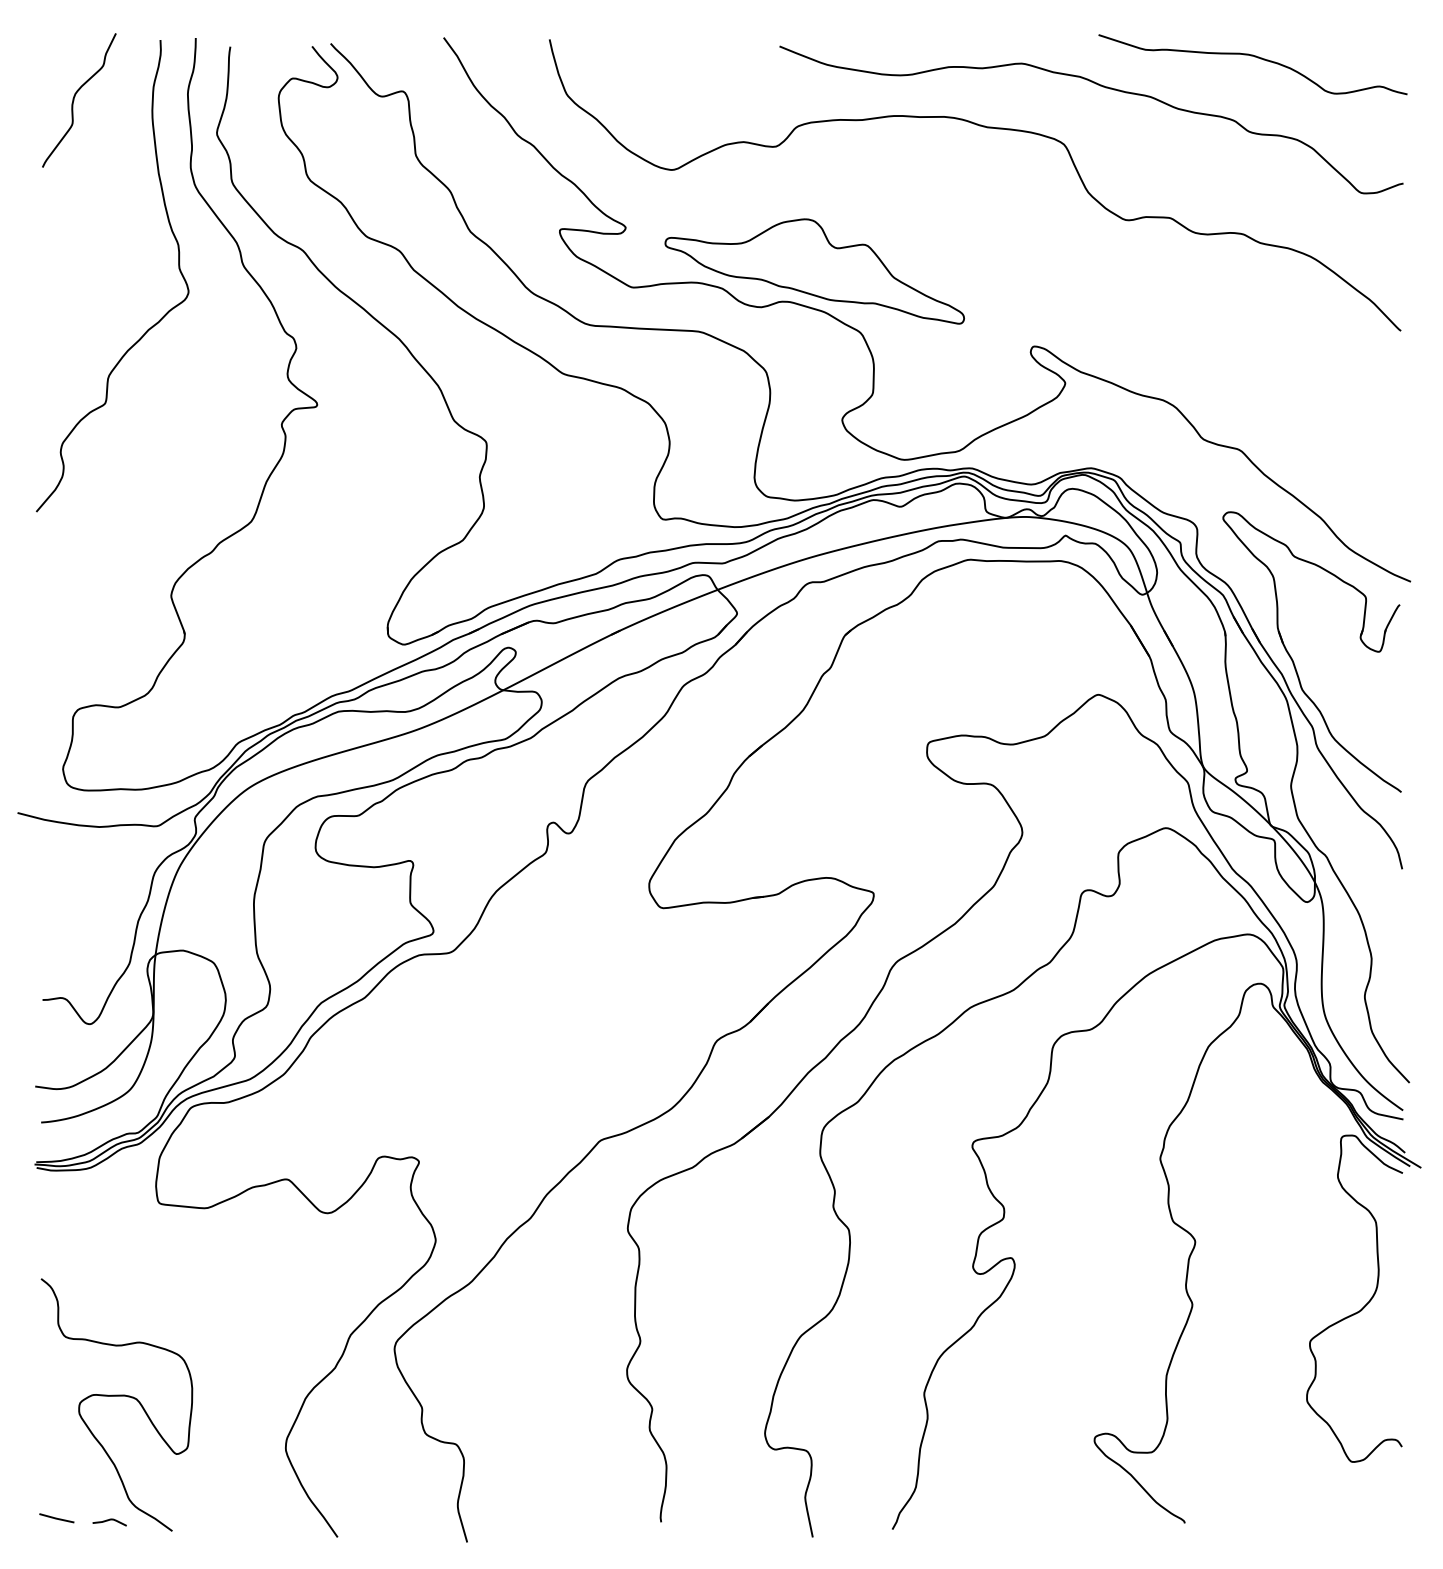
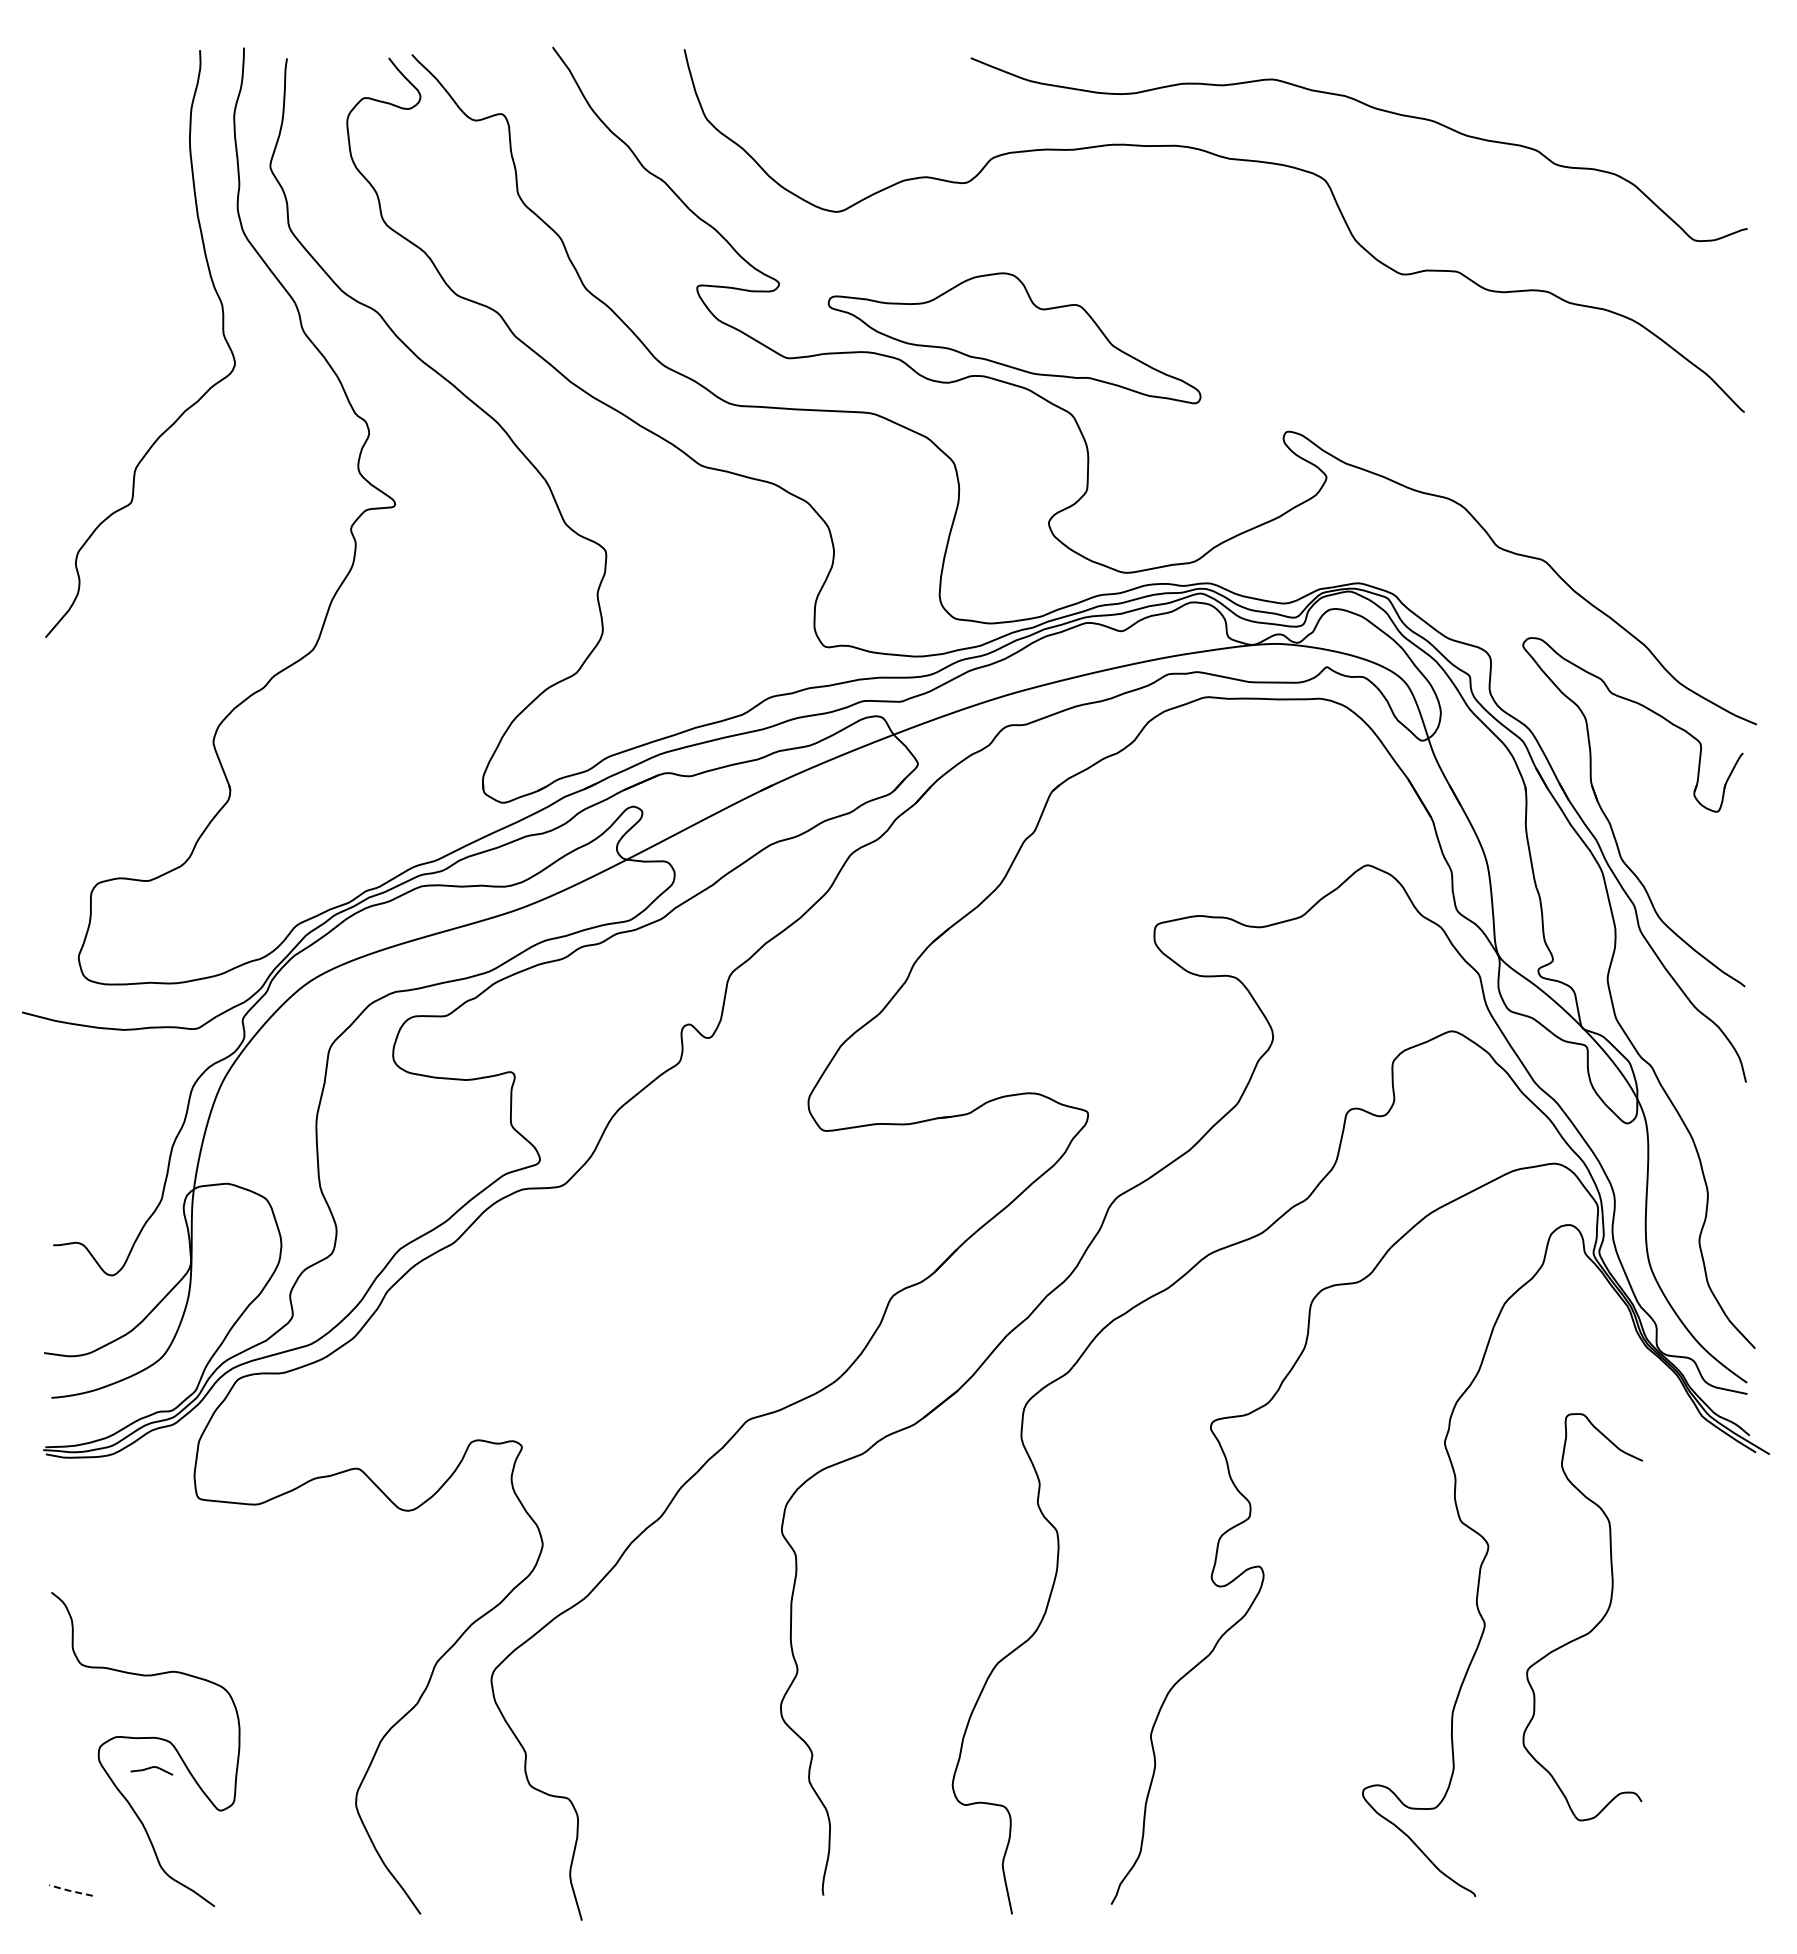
curve: (1254, 57) -> (1562, 71), removed
curve: (74, 98) -> (93, 122), removed
curve: (1363, 1306) -> (1593, 1627), moved
line: (56, 1518) -> (70, 1890), solid -> dashed
curve: (109, 1520) -> (151, 1768), moved

